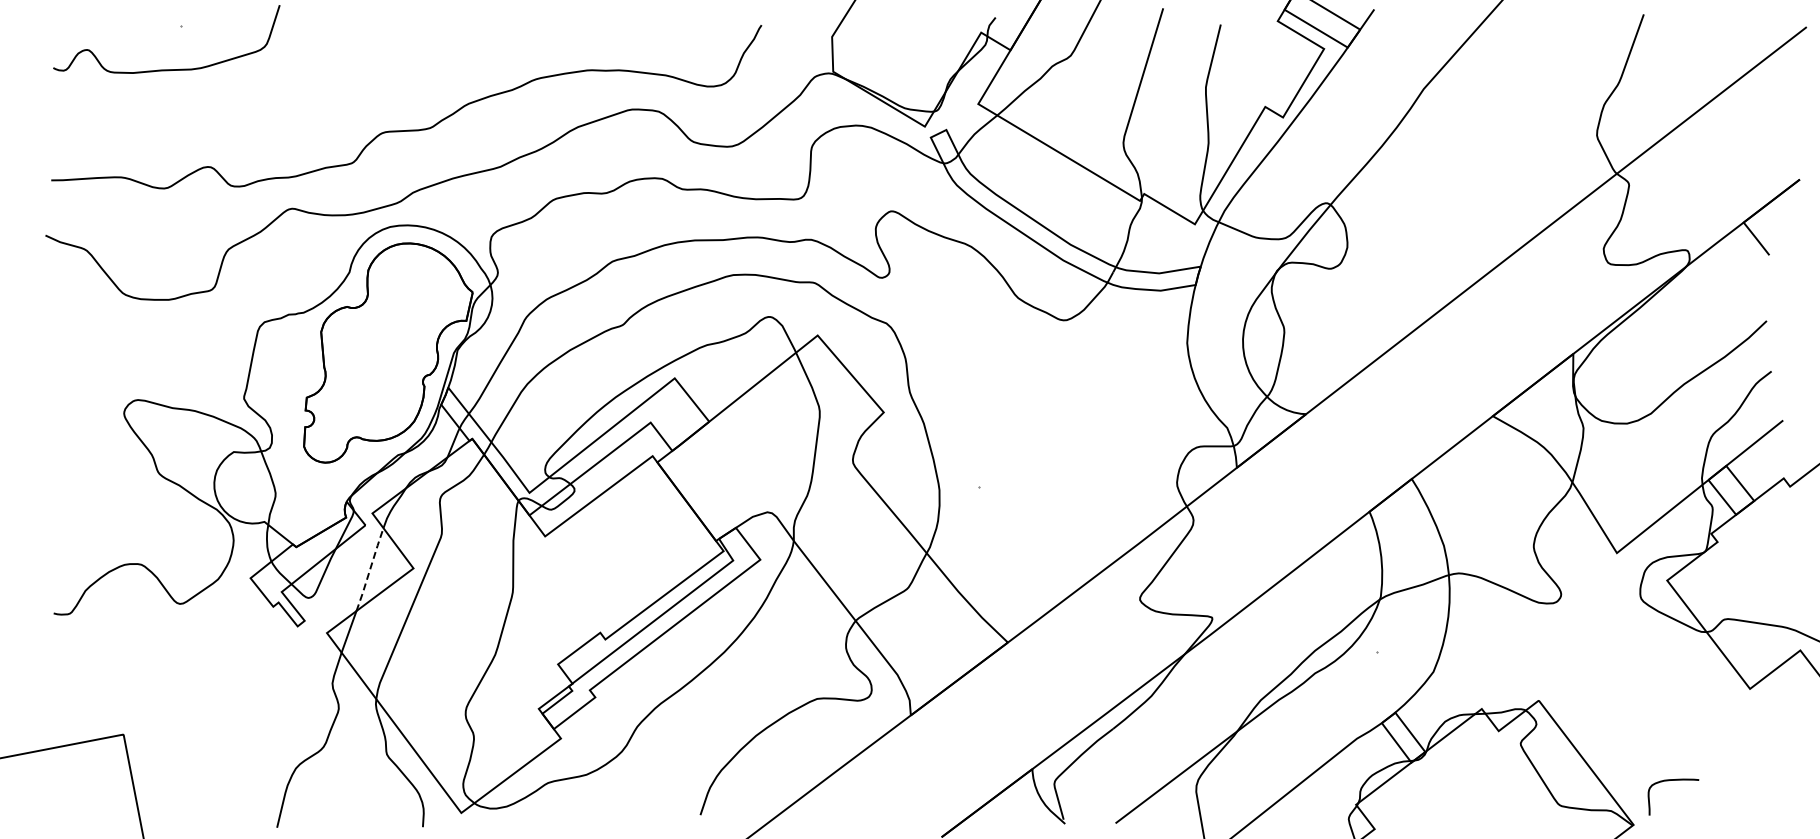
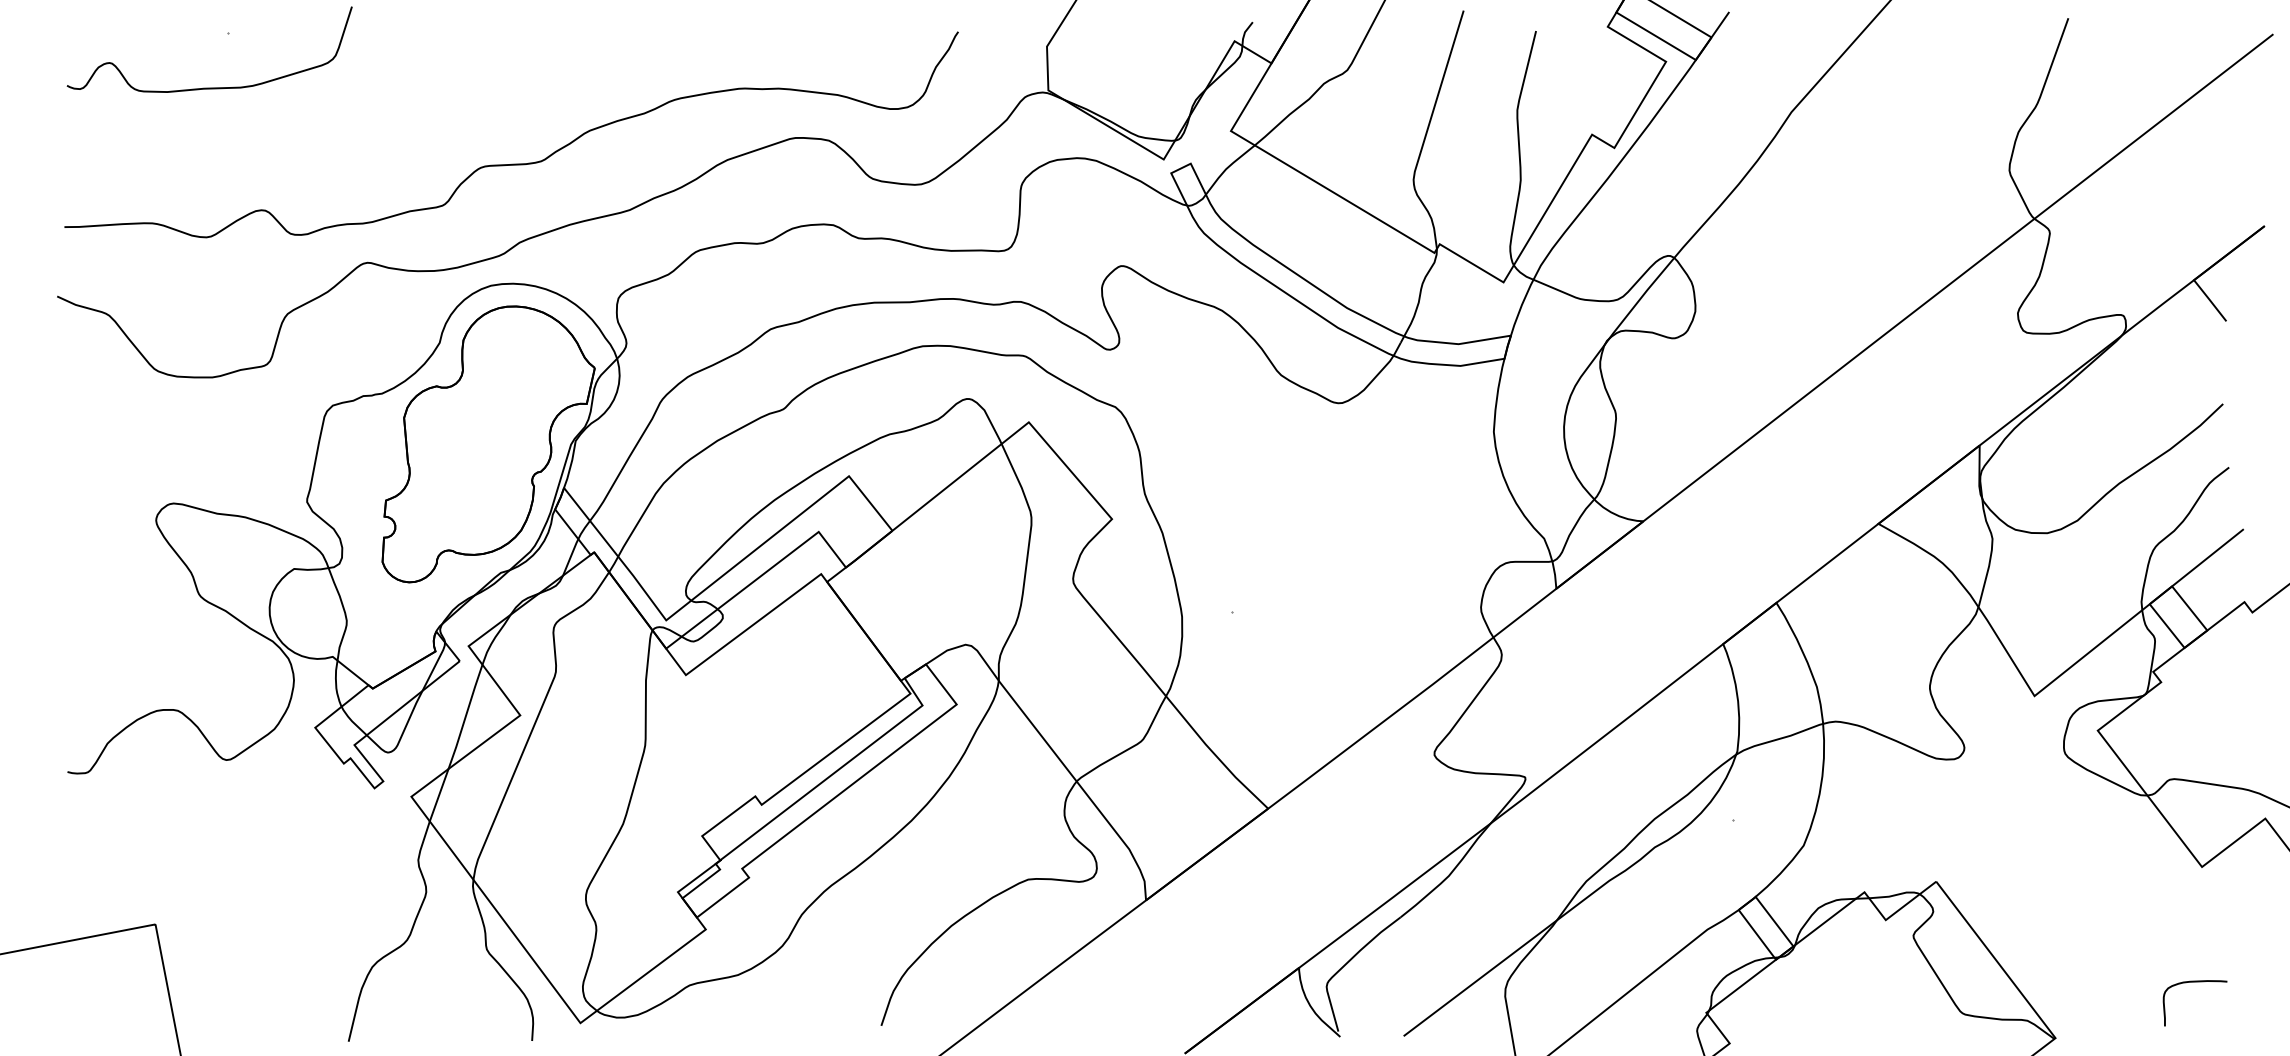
line: (370, 569) -> (466, 716), dashed -> solid
curve: (1668, 781) -> (2188, 983), moved

